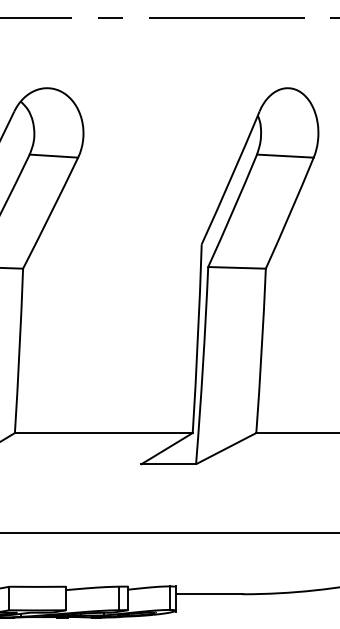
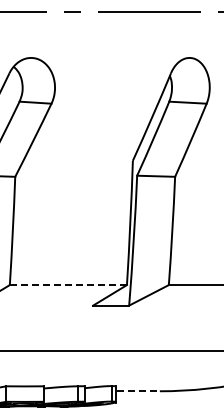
line: (103, 433) -> (68, 285), solid -> dashed
line: (210, 594) -> (138, 391), solid -> dashed

